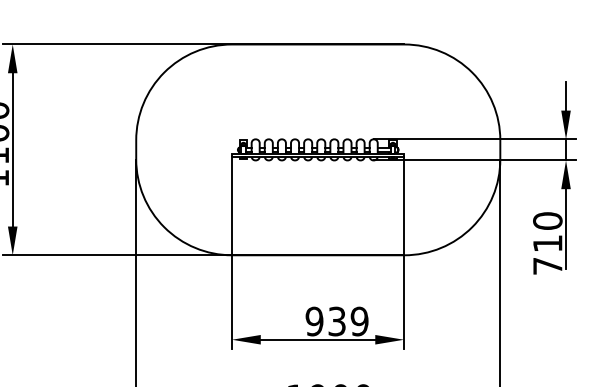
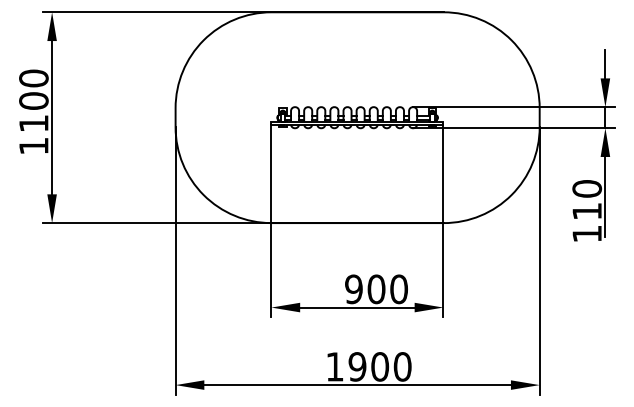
text: (547, 265) -> (586, 233), 710 -> 110
text: (348, 321) -> (387, 289), 939 -> 900

